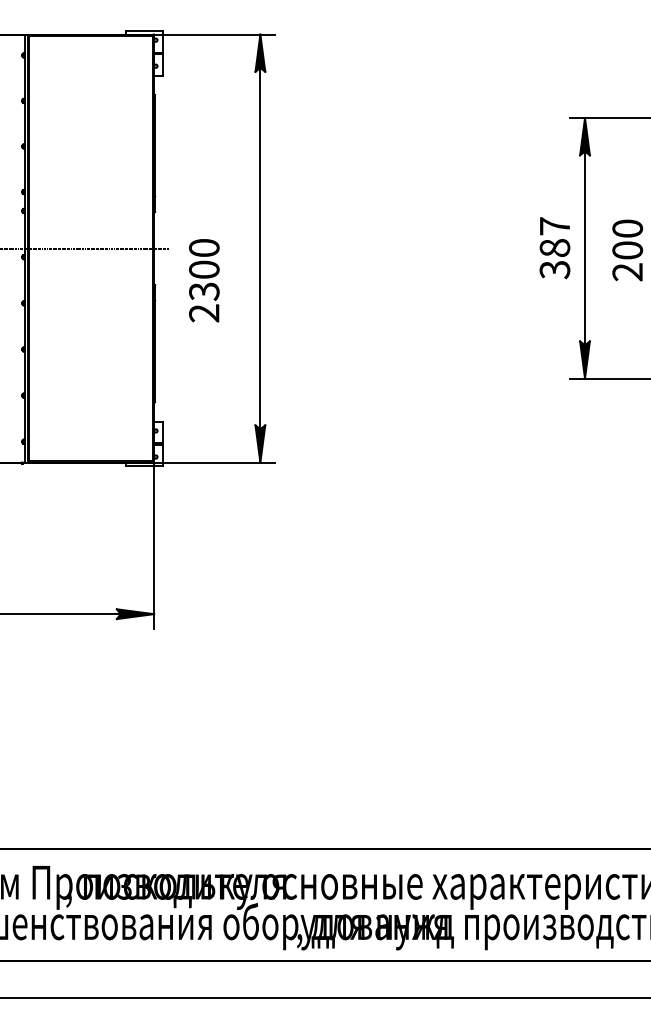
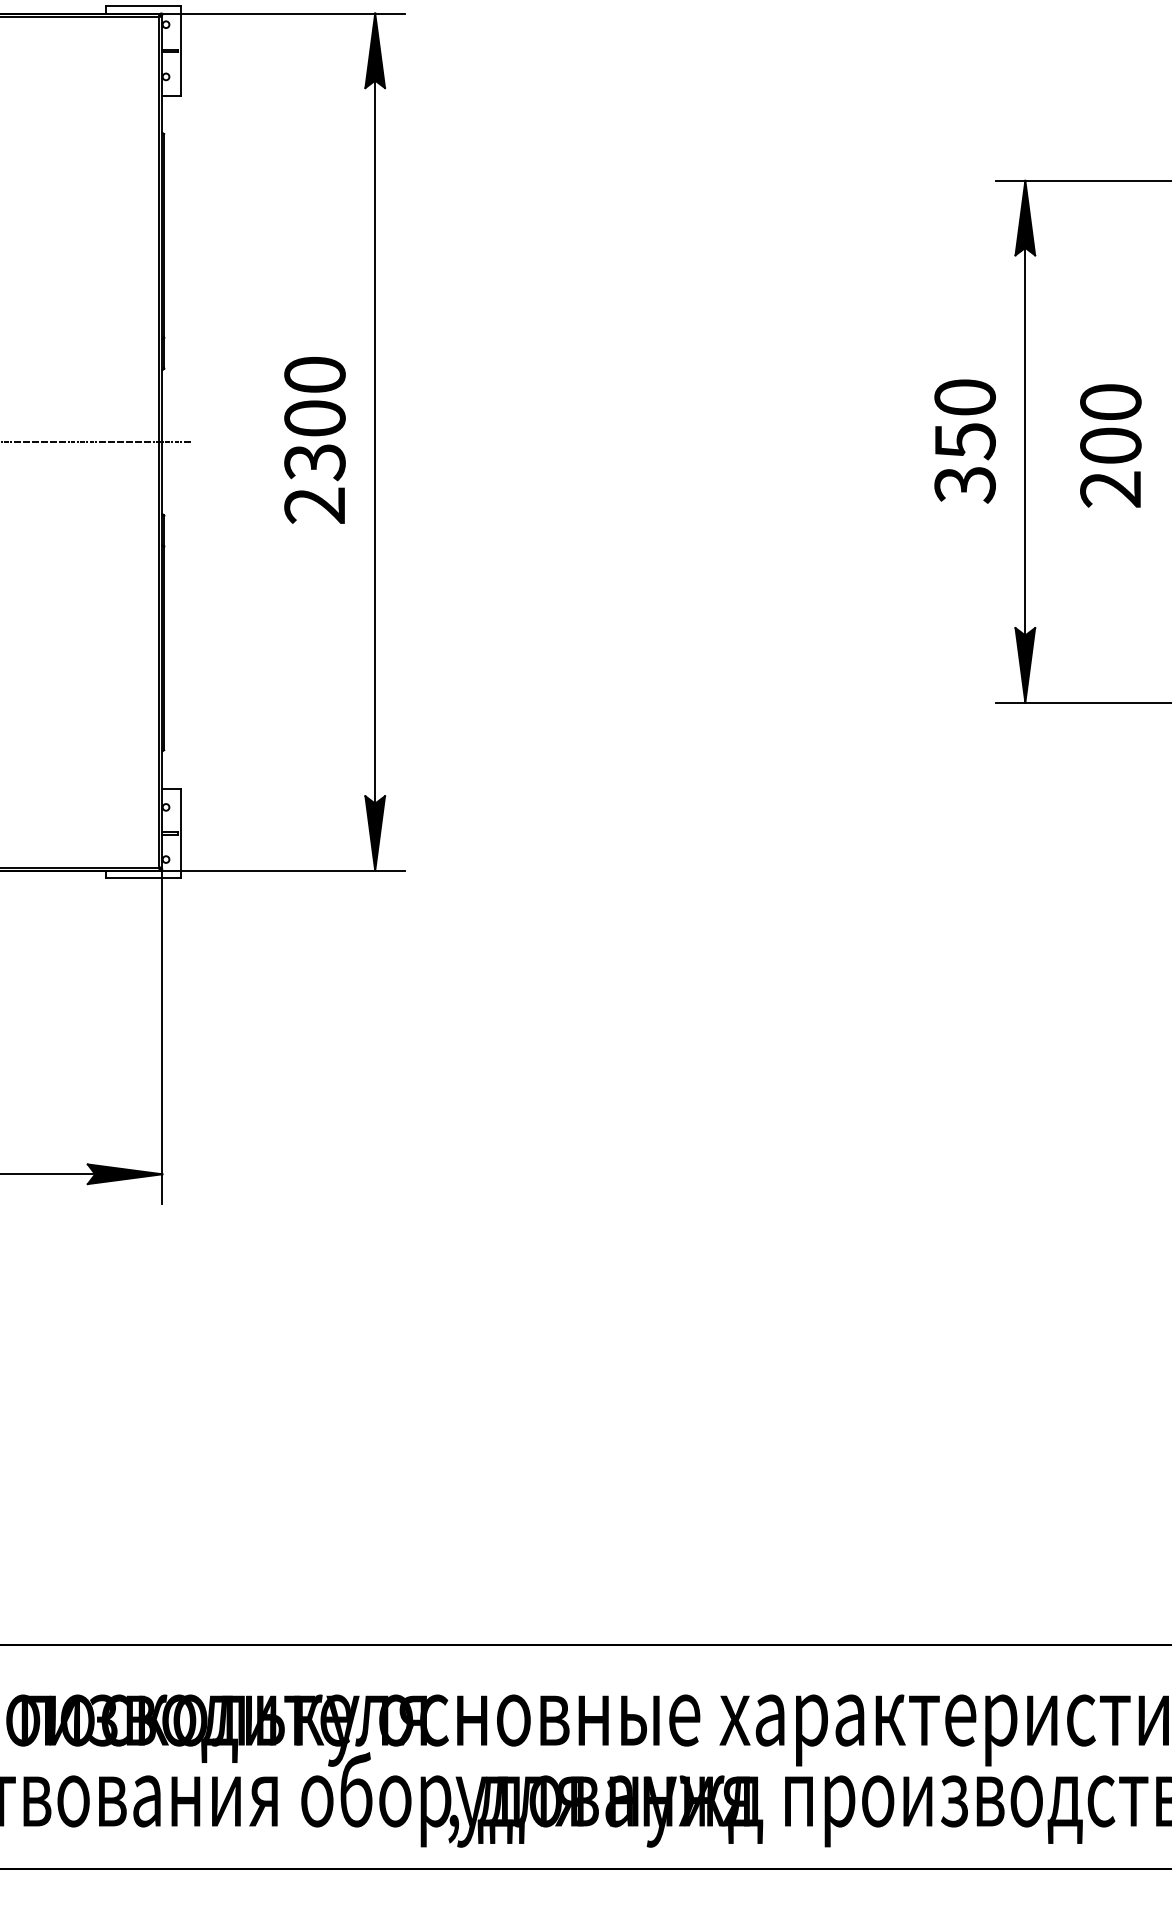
text: (554, 237) -> (964, 419), 387 -> 350
text: (204, 280) -> (315, 439), moved

